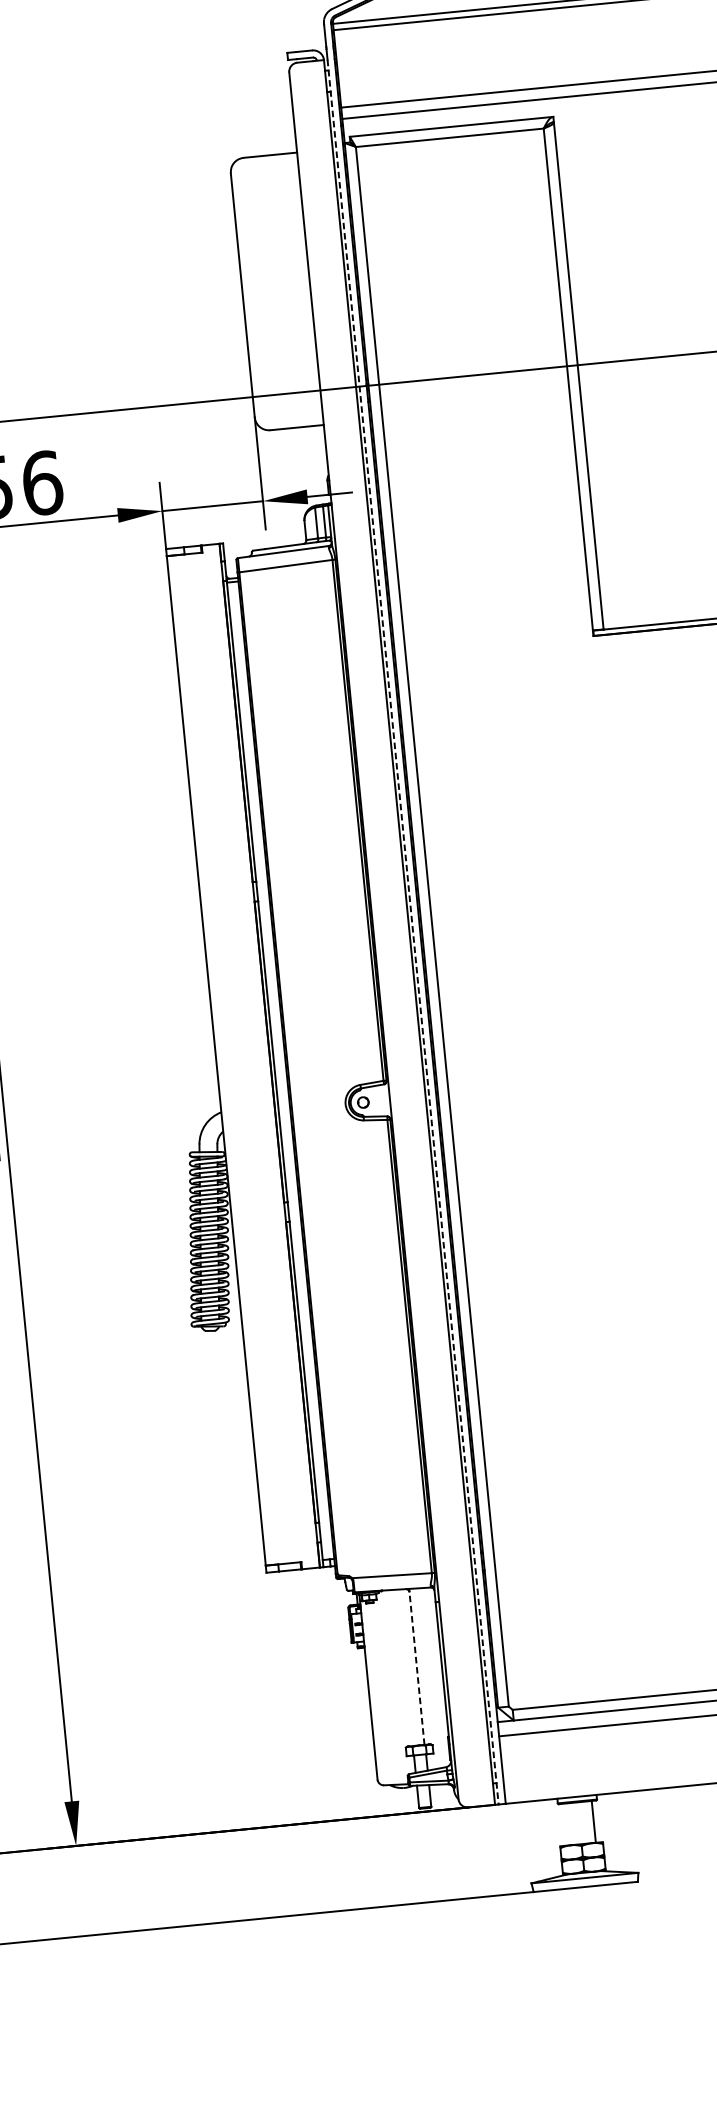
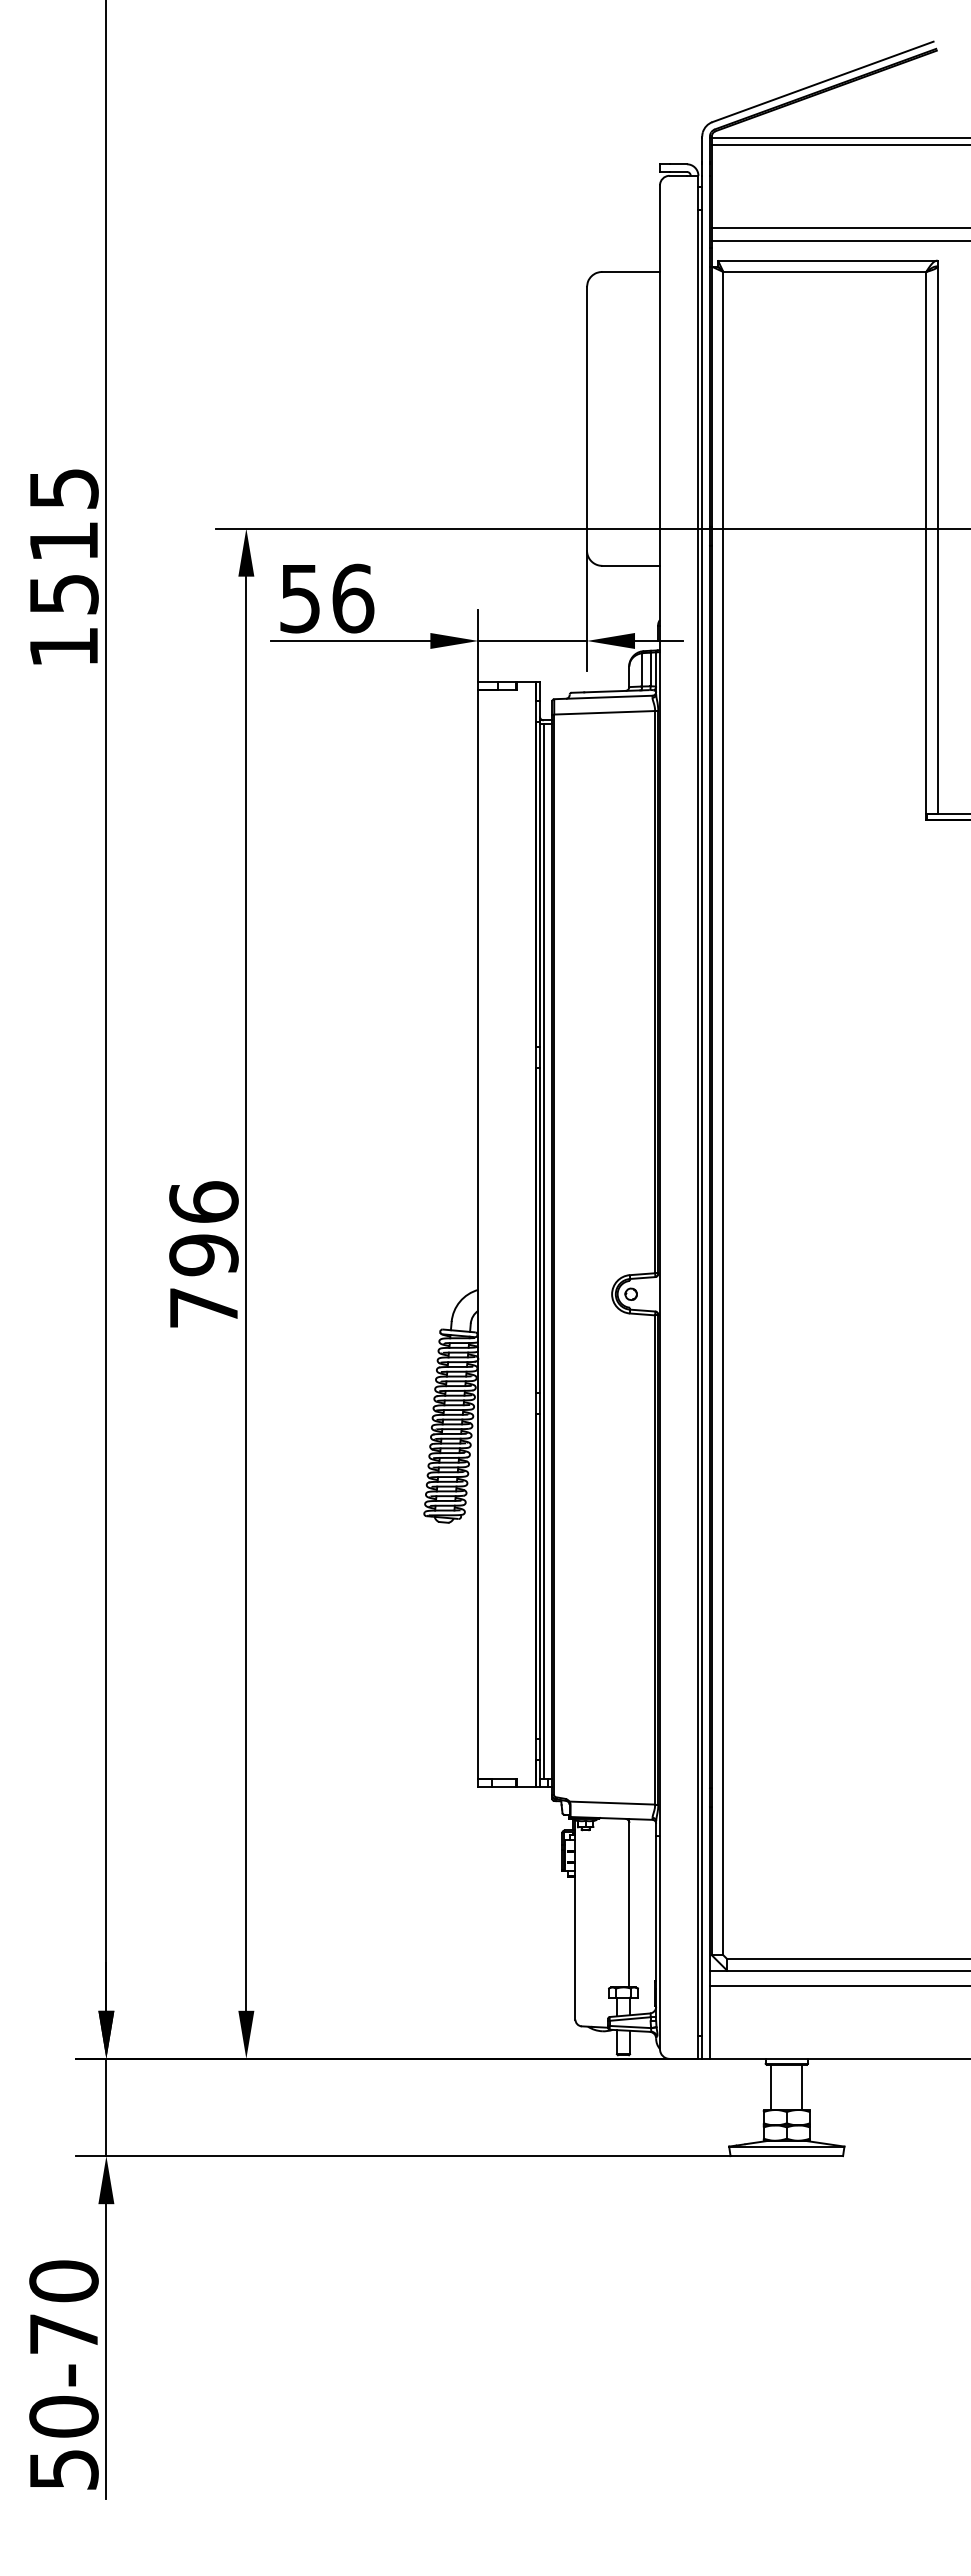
line: (413, 932) -> (702, 1117), dashed -> solid
line: (278, 1070) -> (543, 1251), added
line: (416, 1666) -> (629, 1902), dashed -> solid
line: (565, 1824) -> (771, 2087), added

